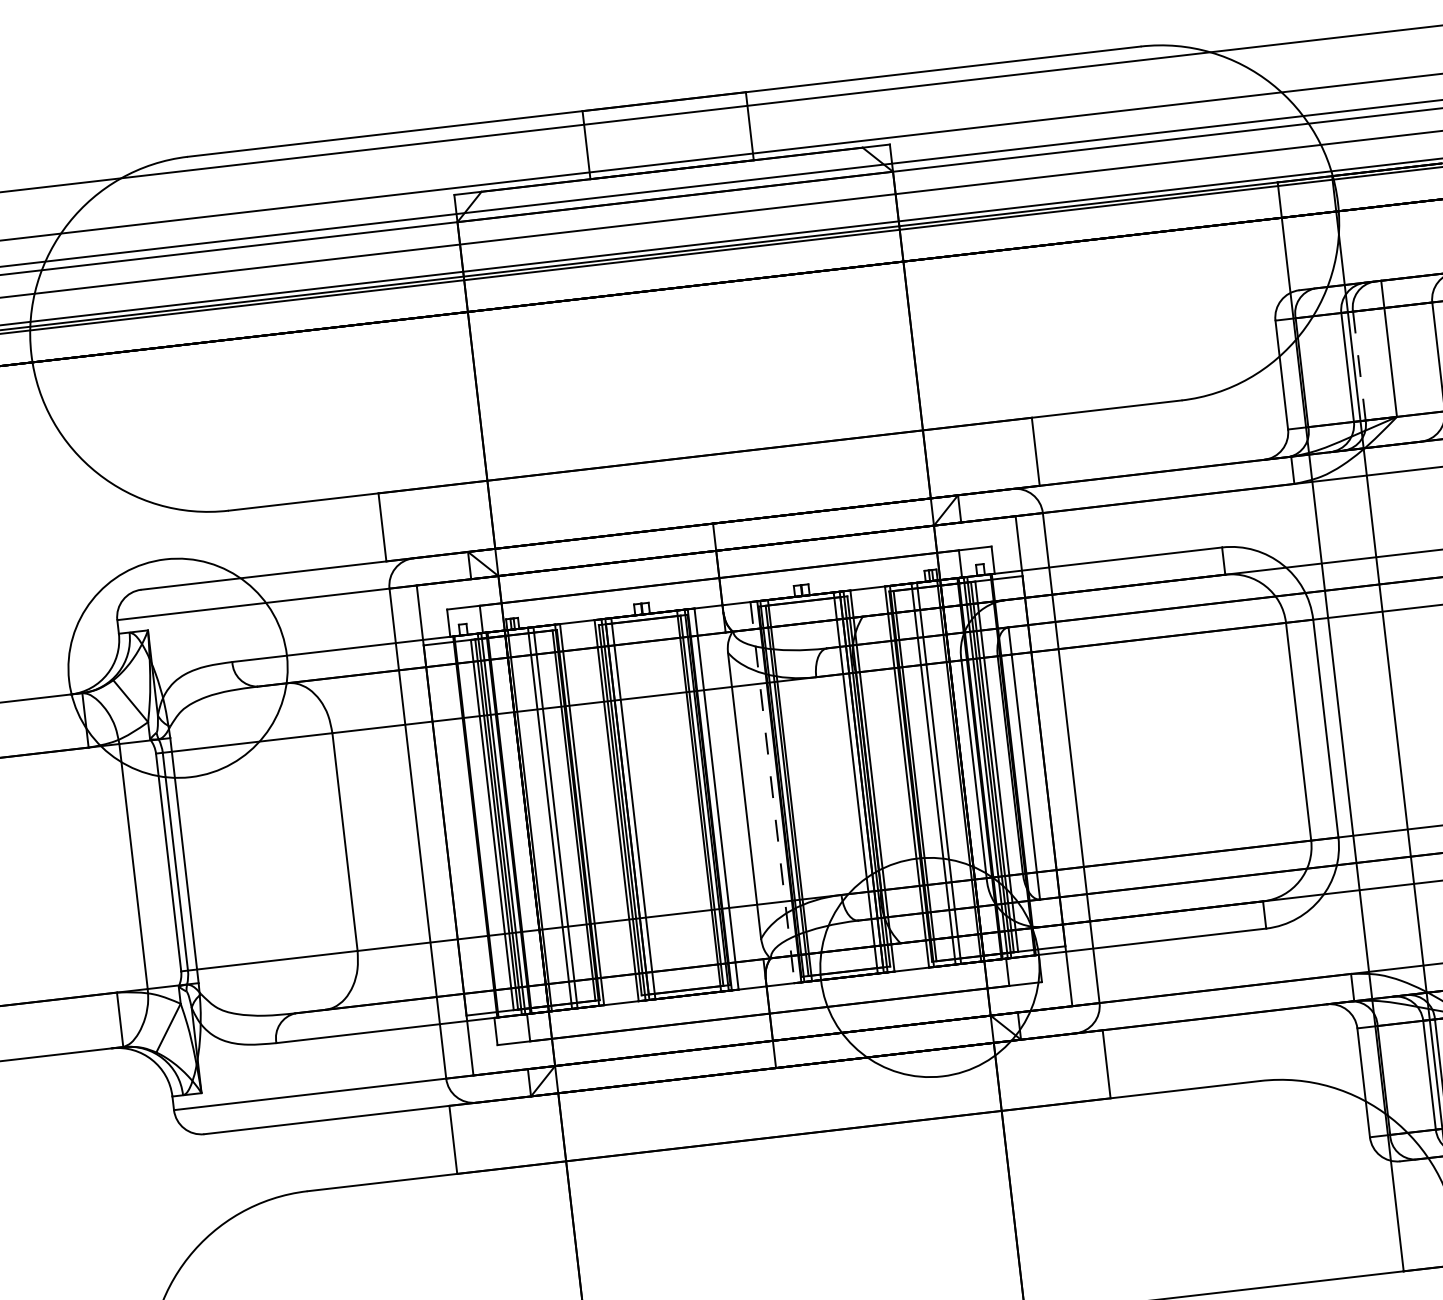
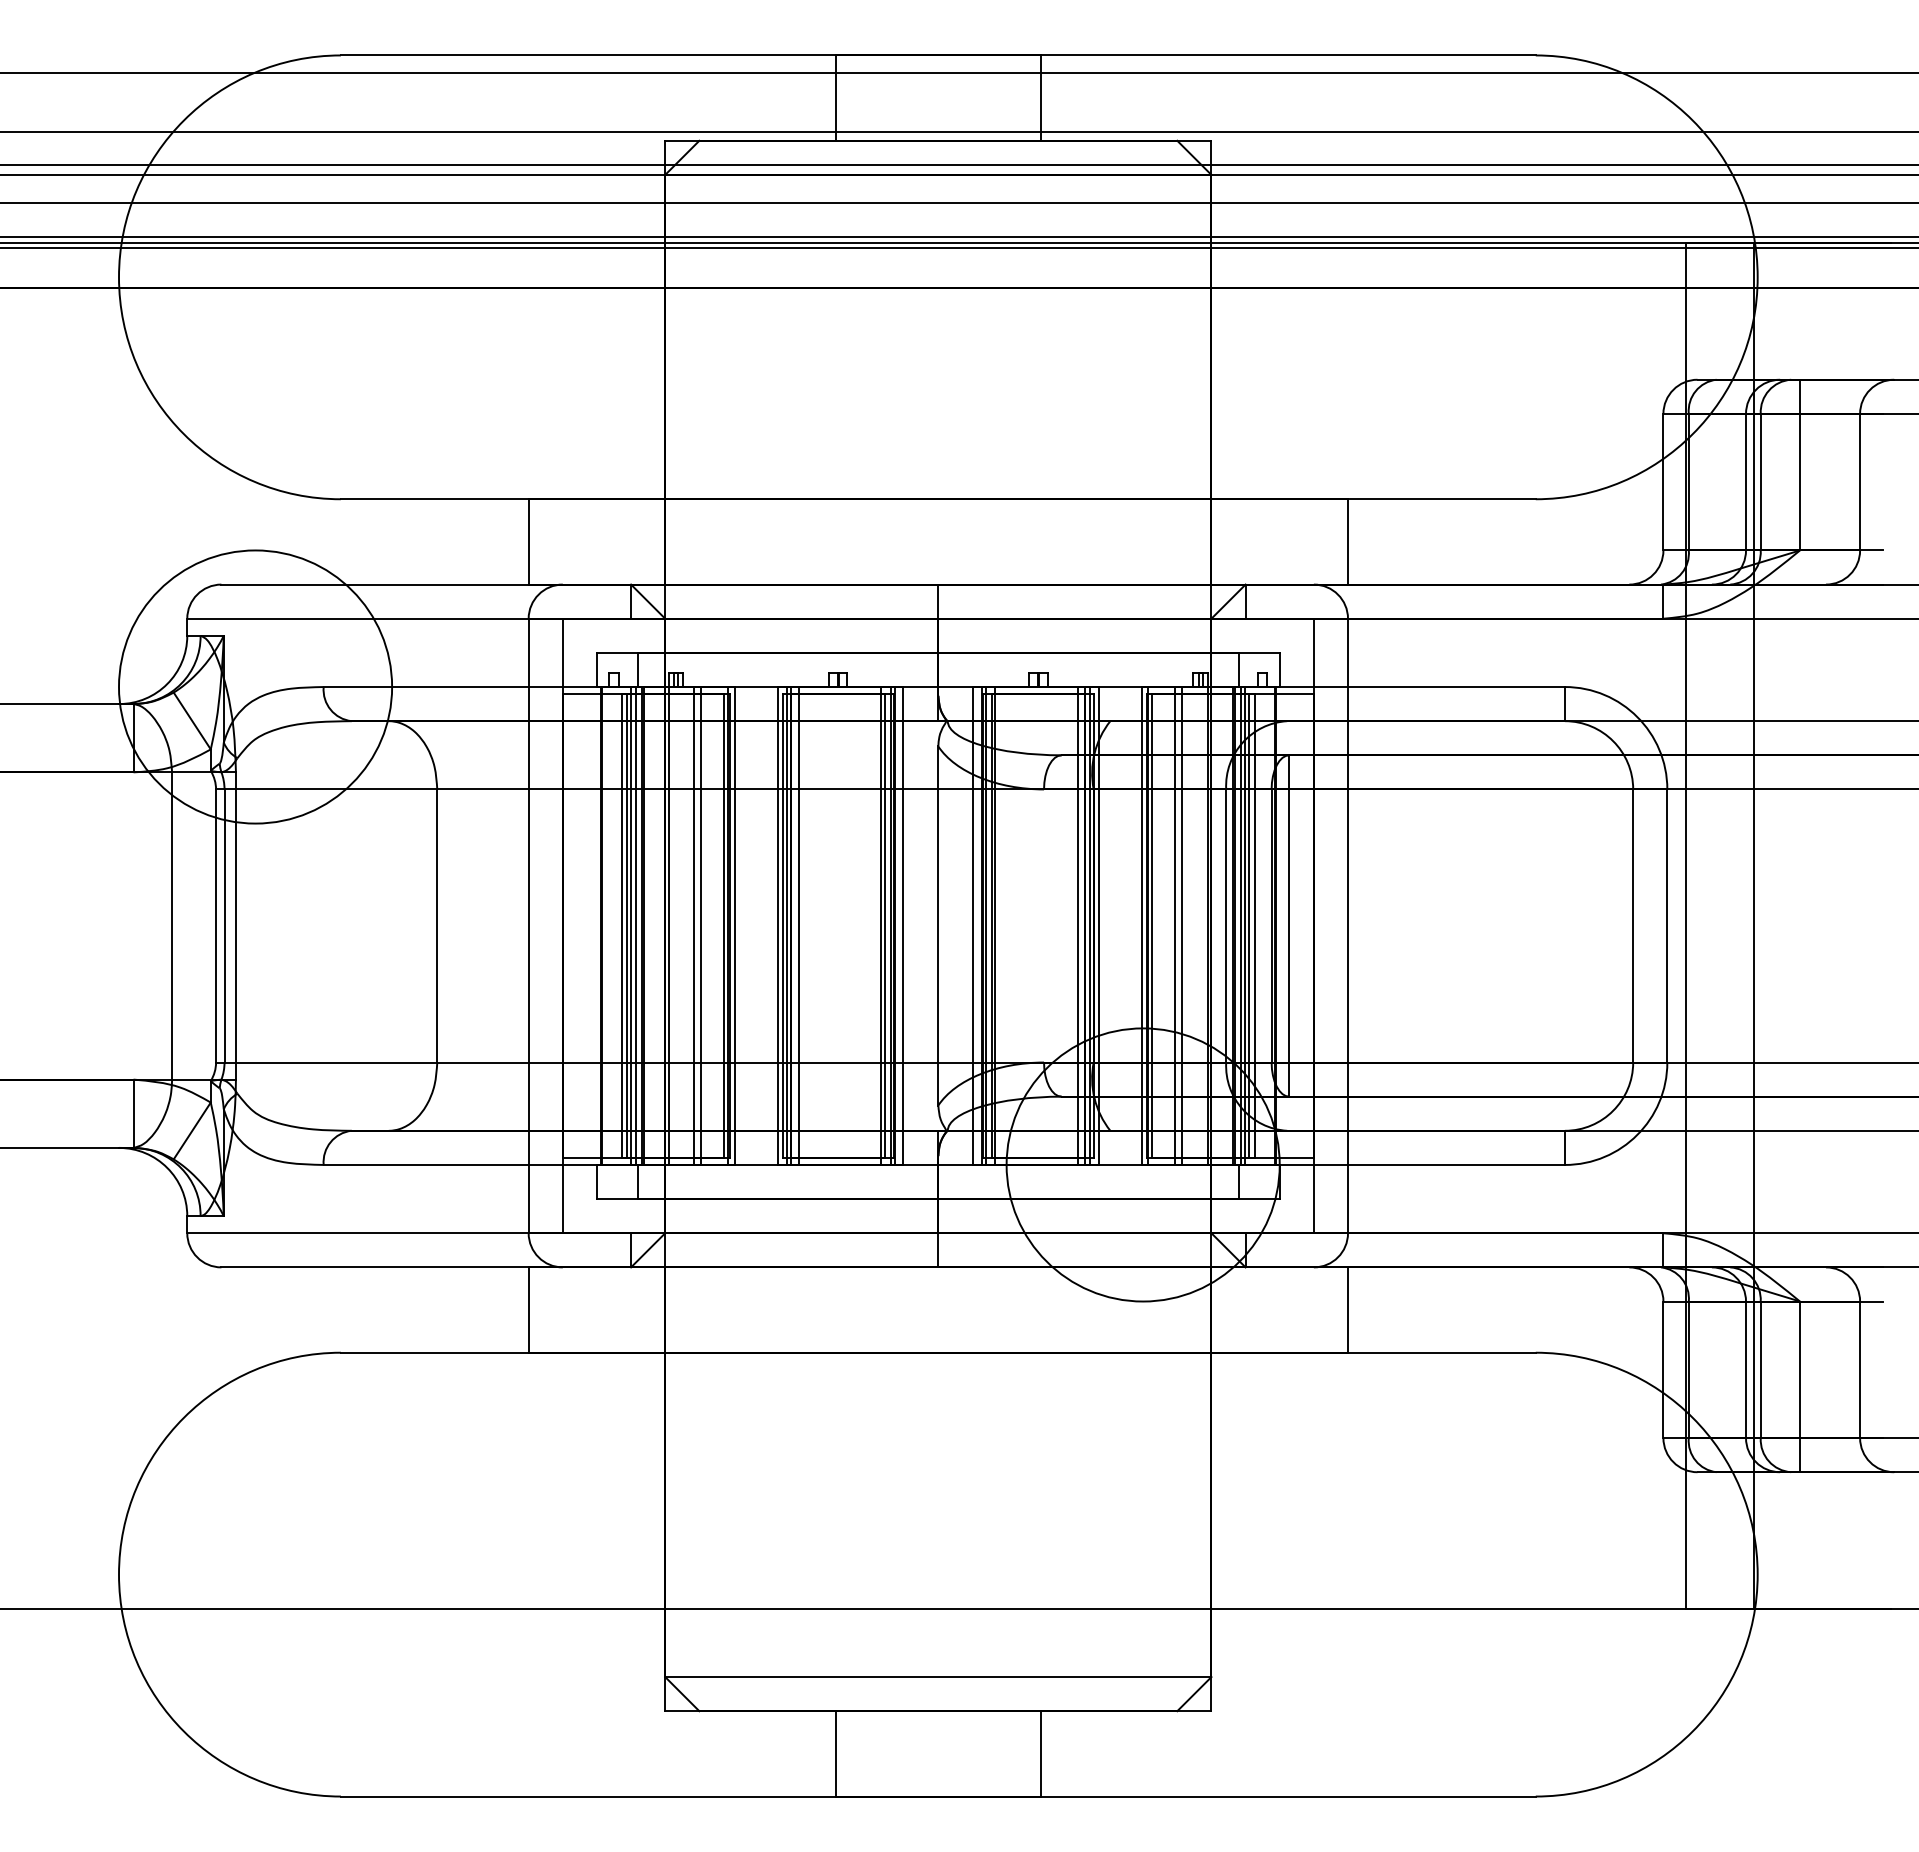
line: (1359, 366) -> (1760, 482), dashed -> solid
line: (772, 793) -> (973, 926), dashed -> solid

